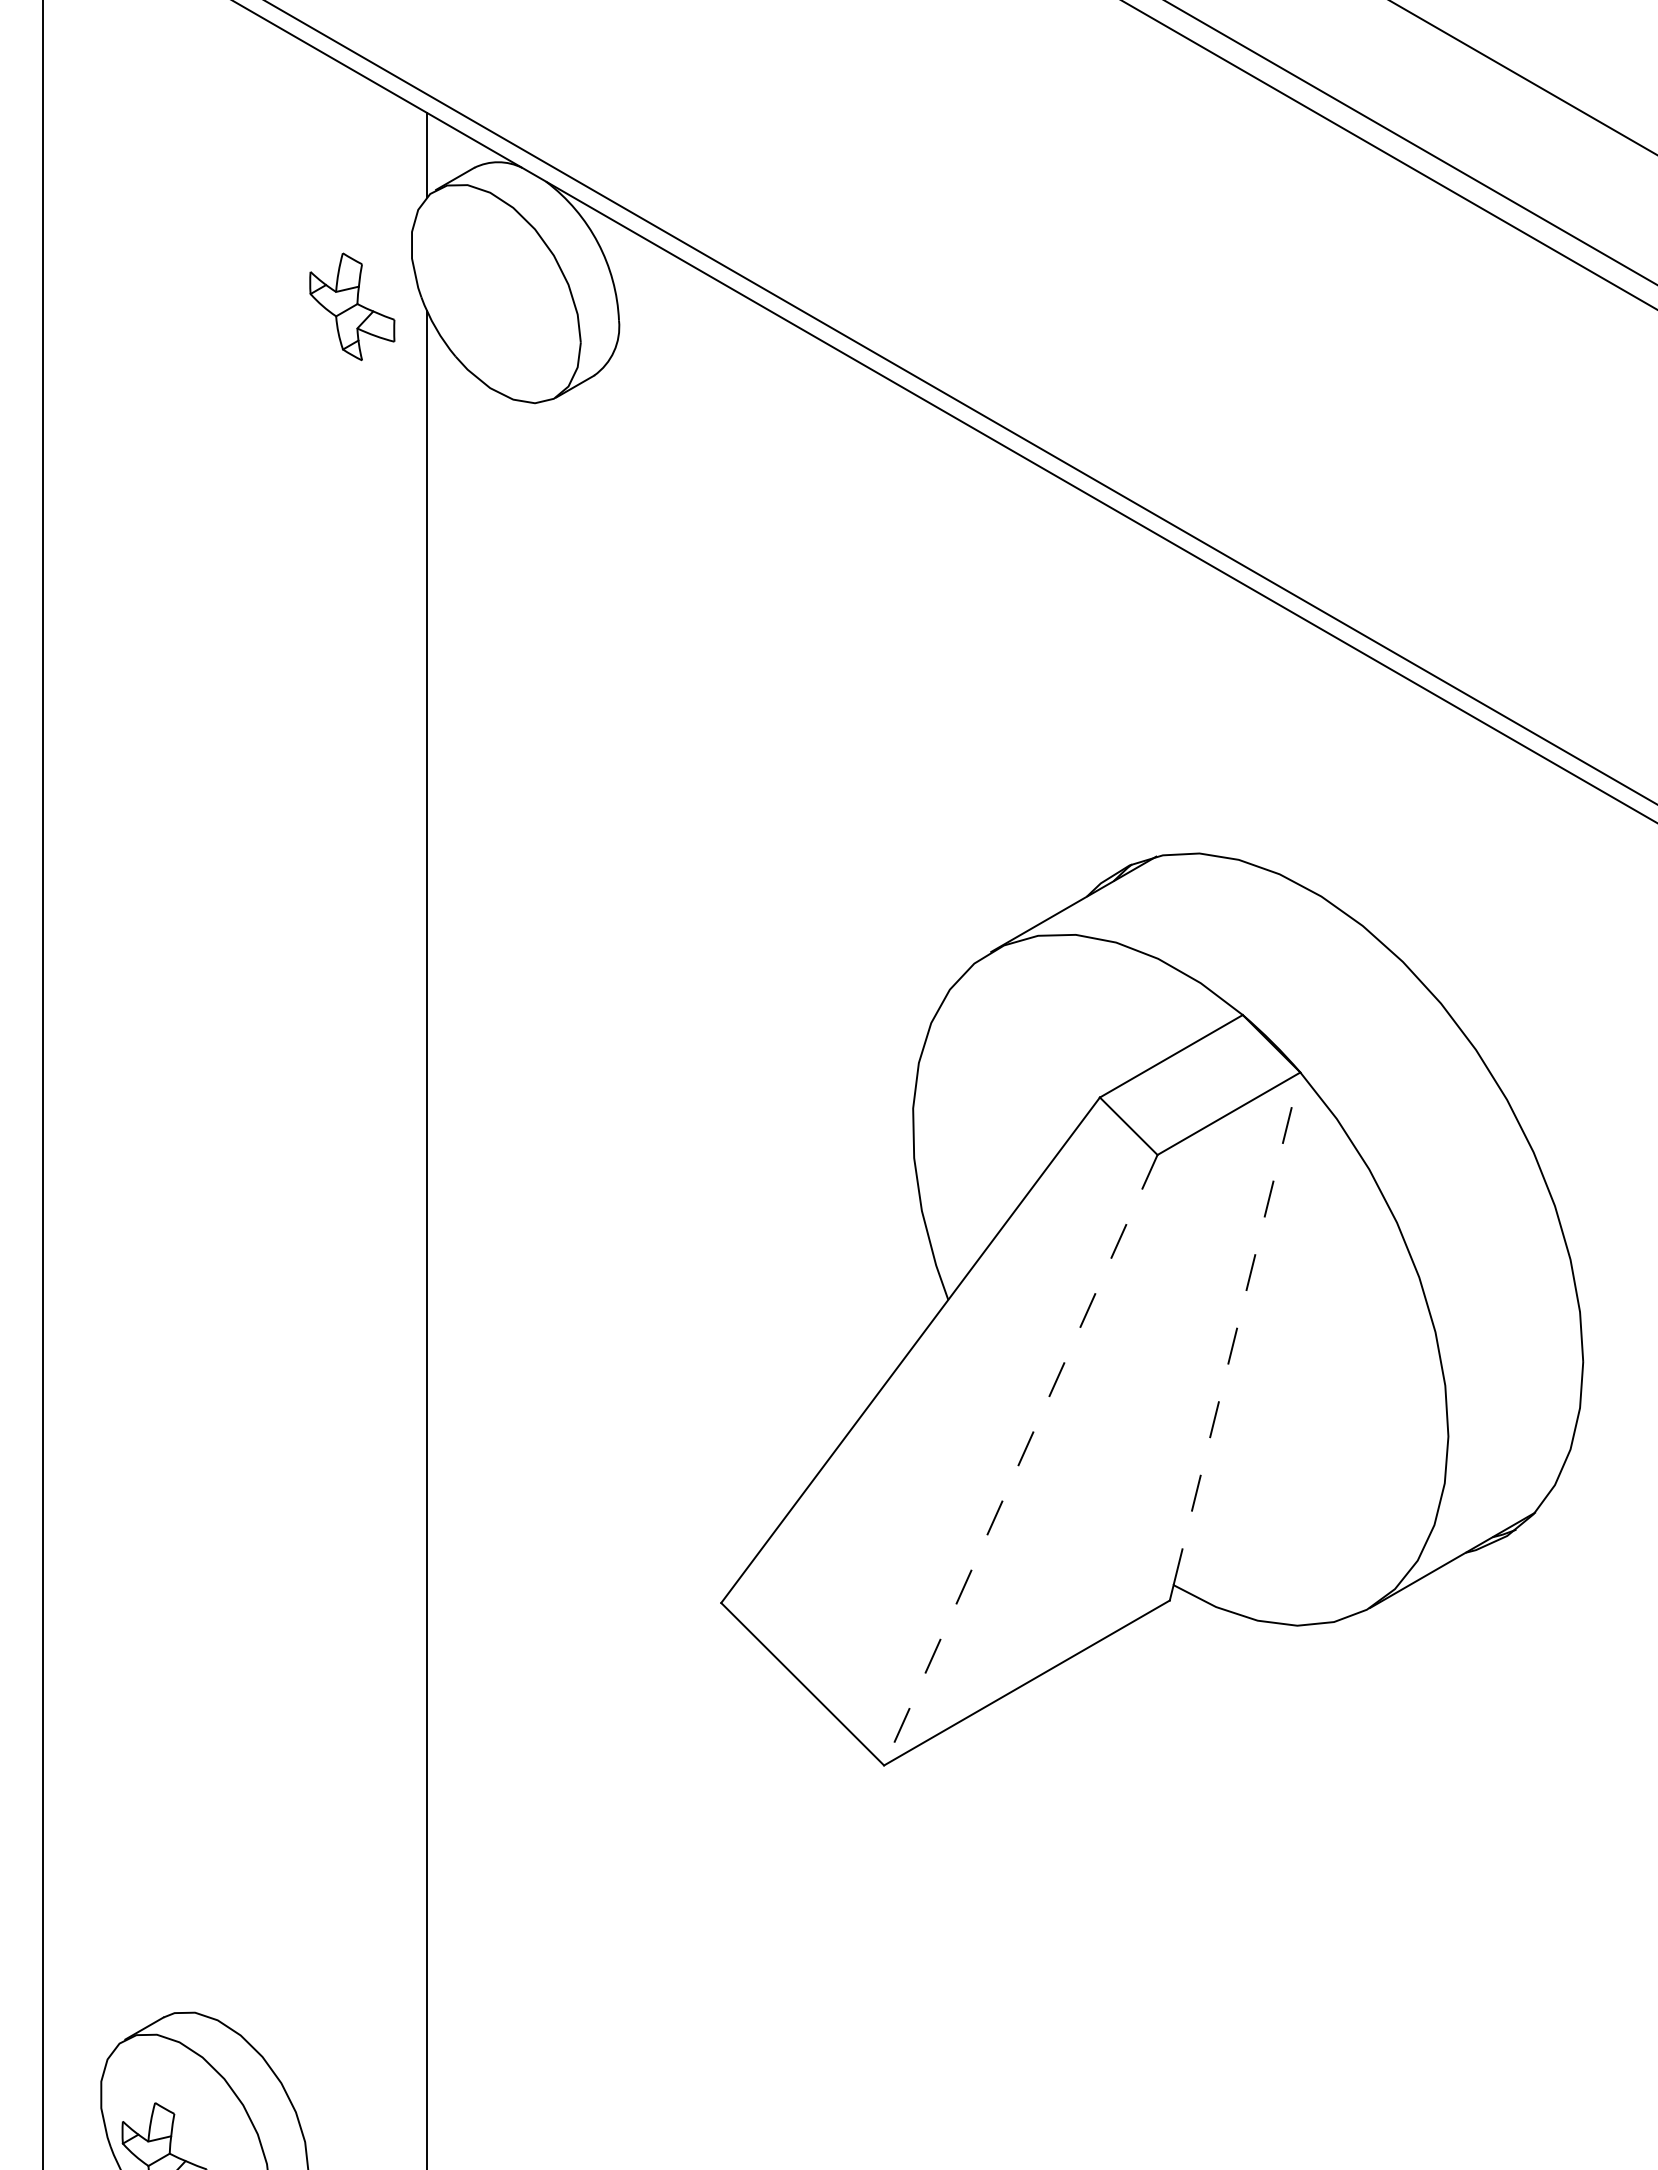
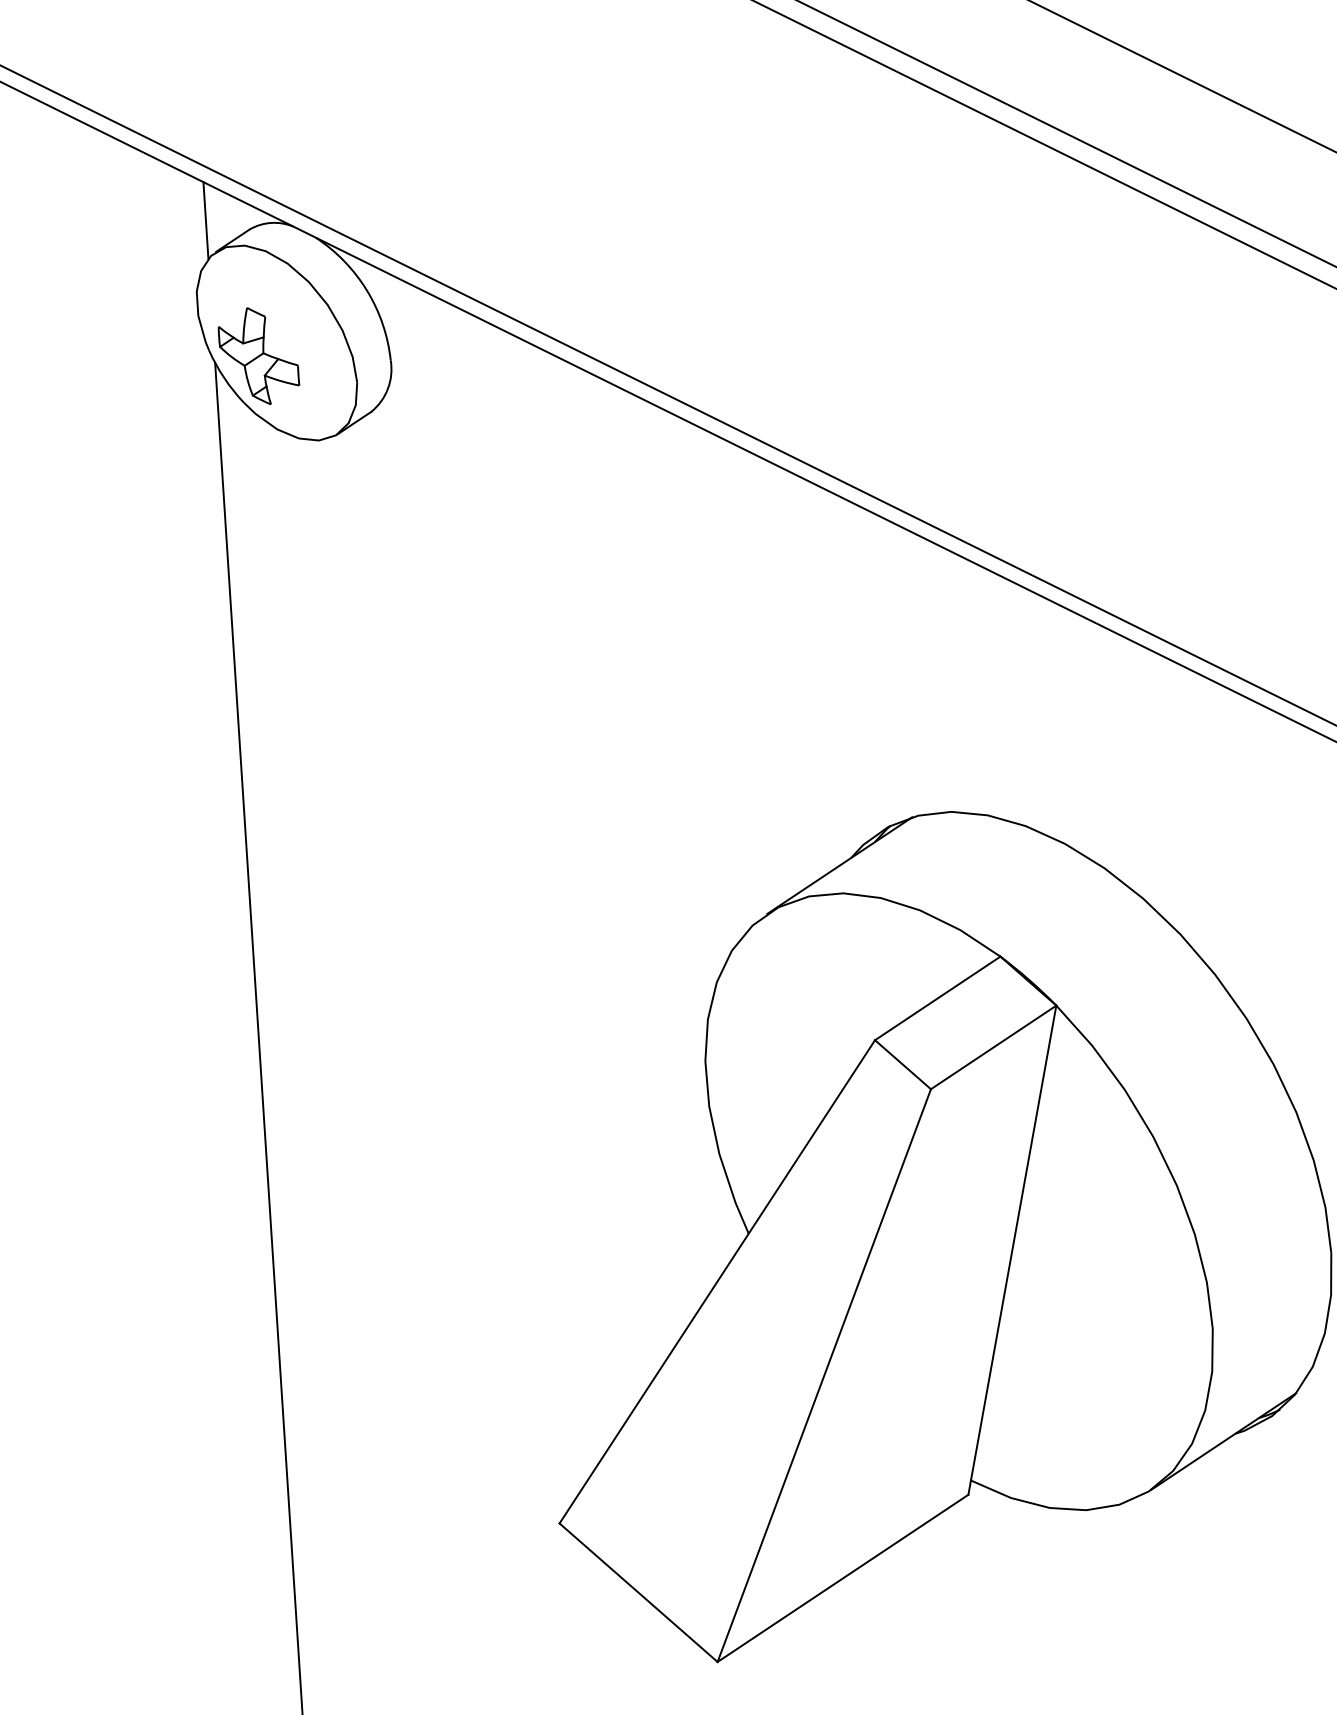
part: (352, 306) -> (259, 355), moved
line: (1237, 1328) -> (1014, 1242), dashed -> solid
line: (1020, 1460) -> (824, 1375), dashed -> solid

